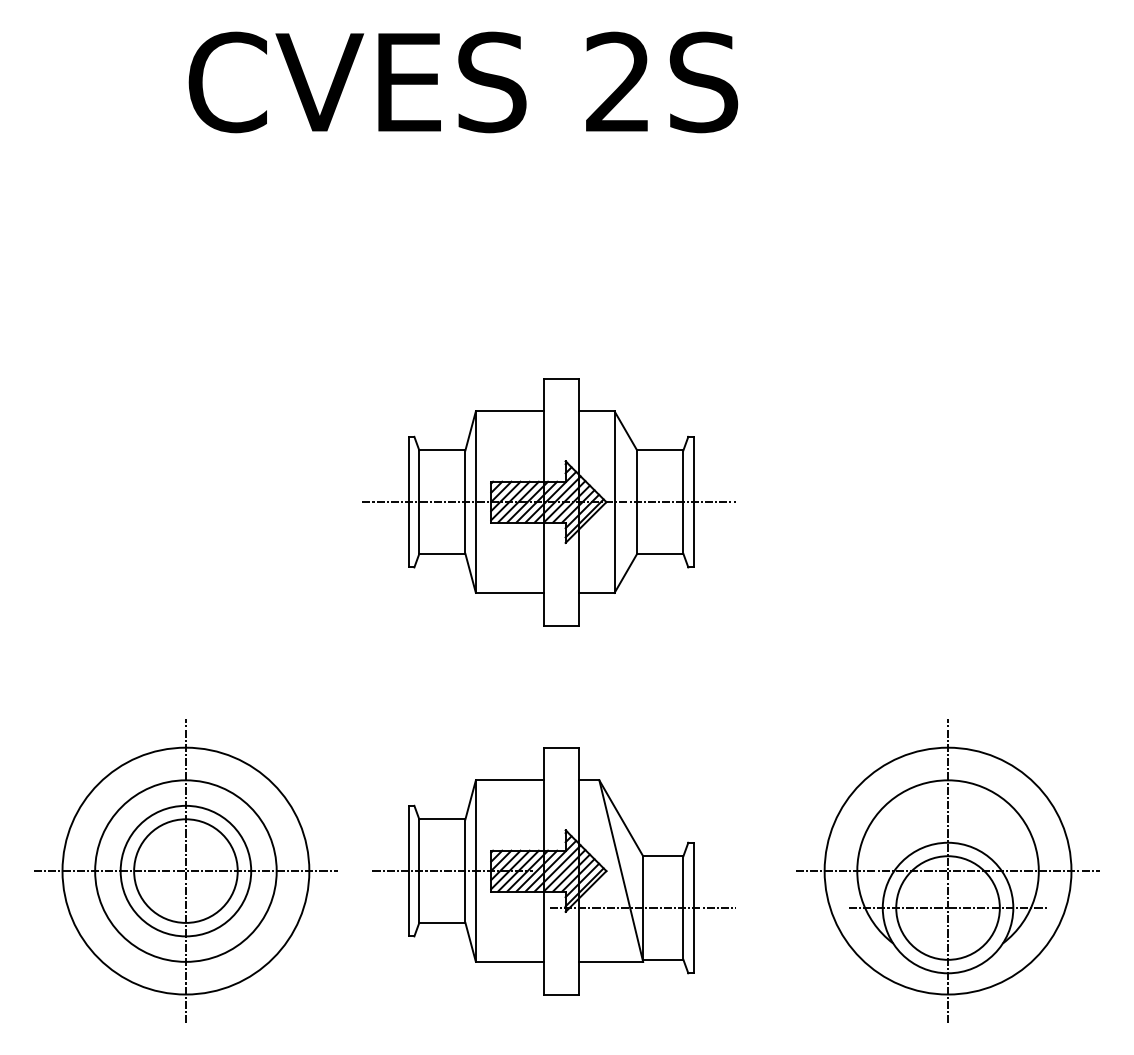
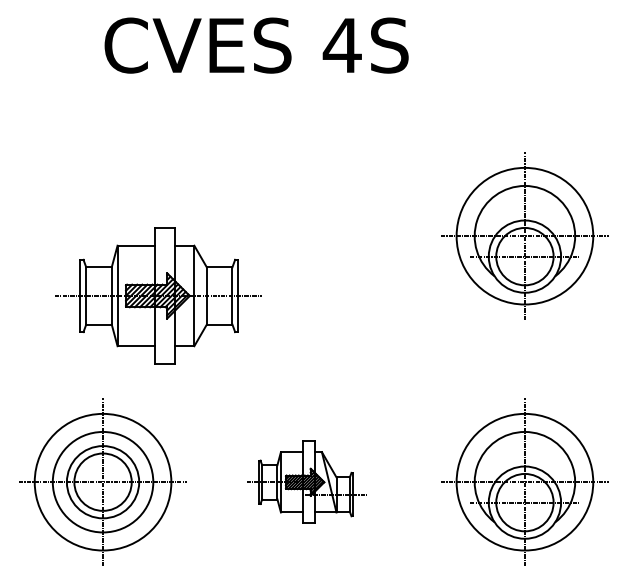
text: (616, 80) -> (341, 44), 2S -> 4S
part: (947, 425) -> (524, 235), added
part: (549, 501) -> (158, 295), moved
part: (553, 871) -> (306, 482), size x0.6

